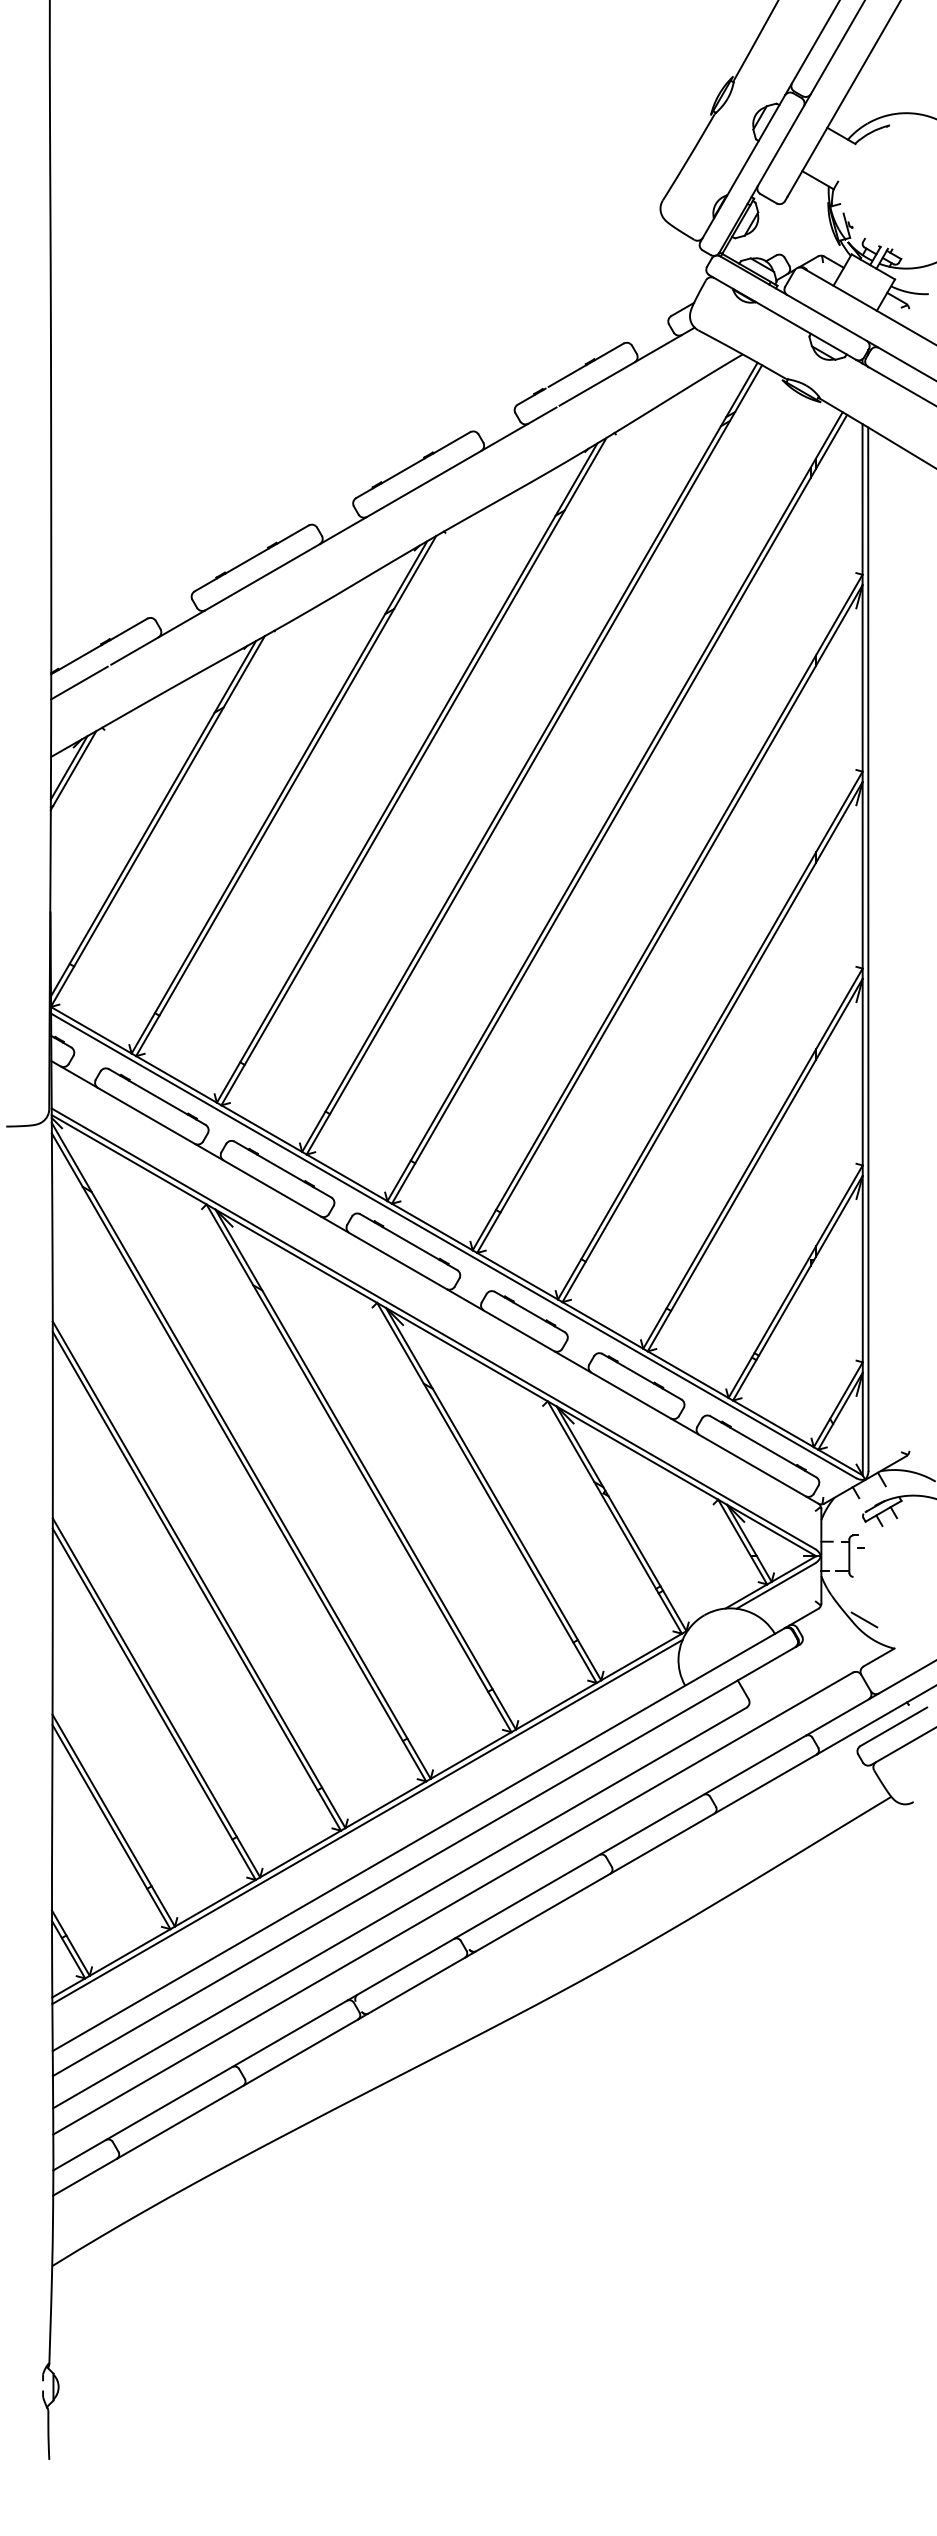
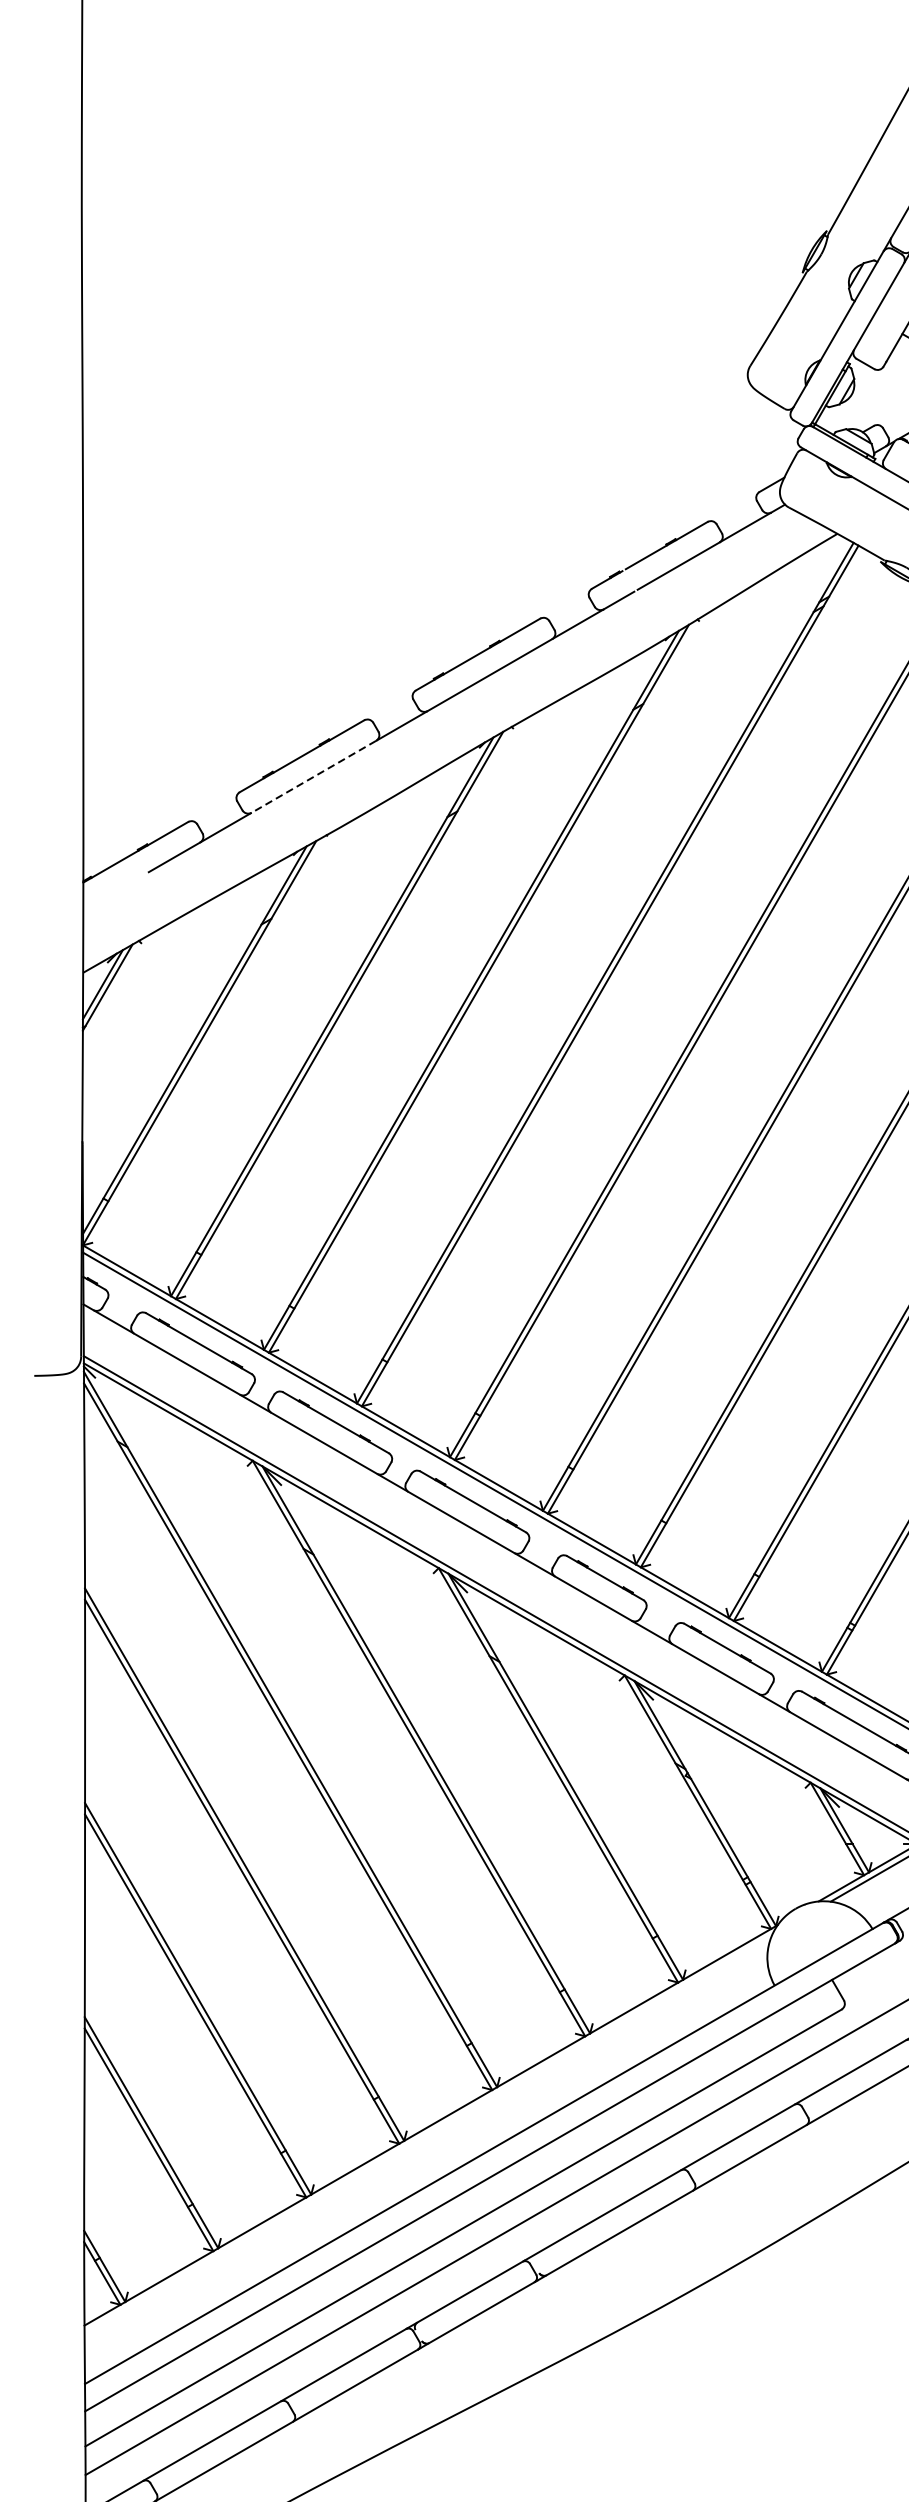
line: (262, 577) -> (313, 777), solid -> dashed
line: (79, 682) -> (114, 891), removed
line: (367, 1821) -> (428, 2133), removed

